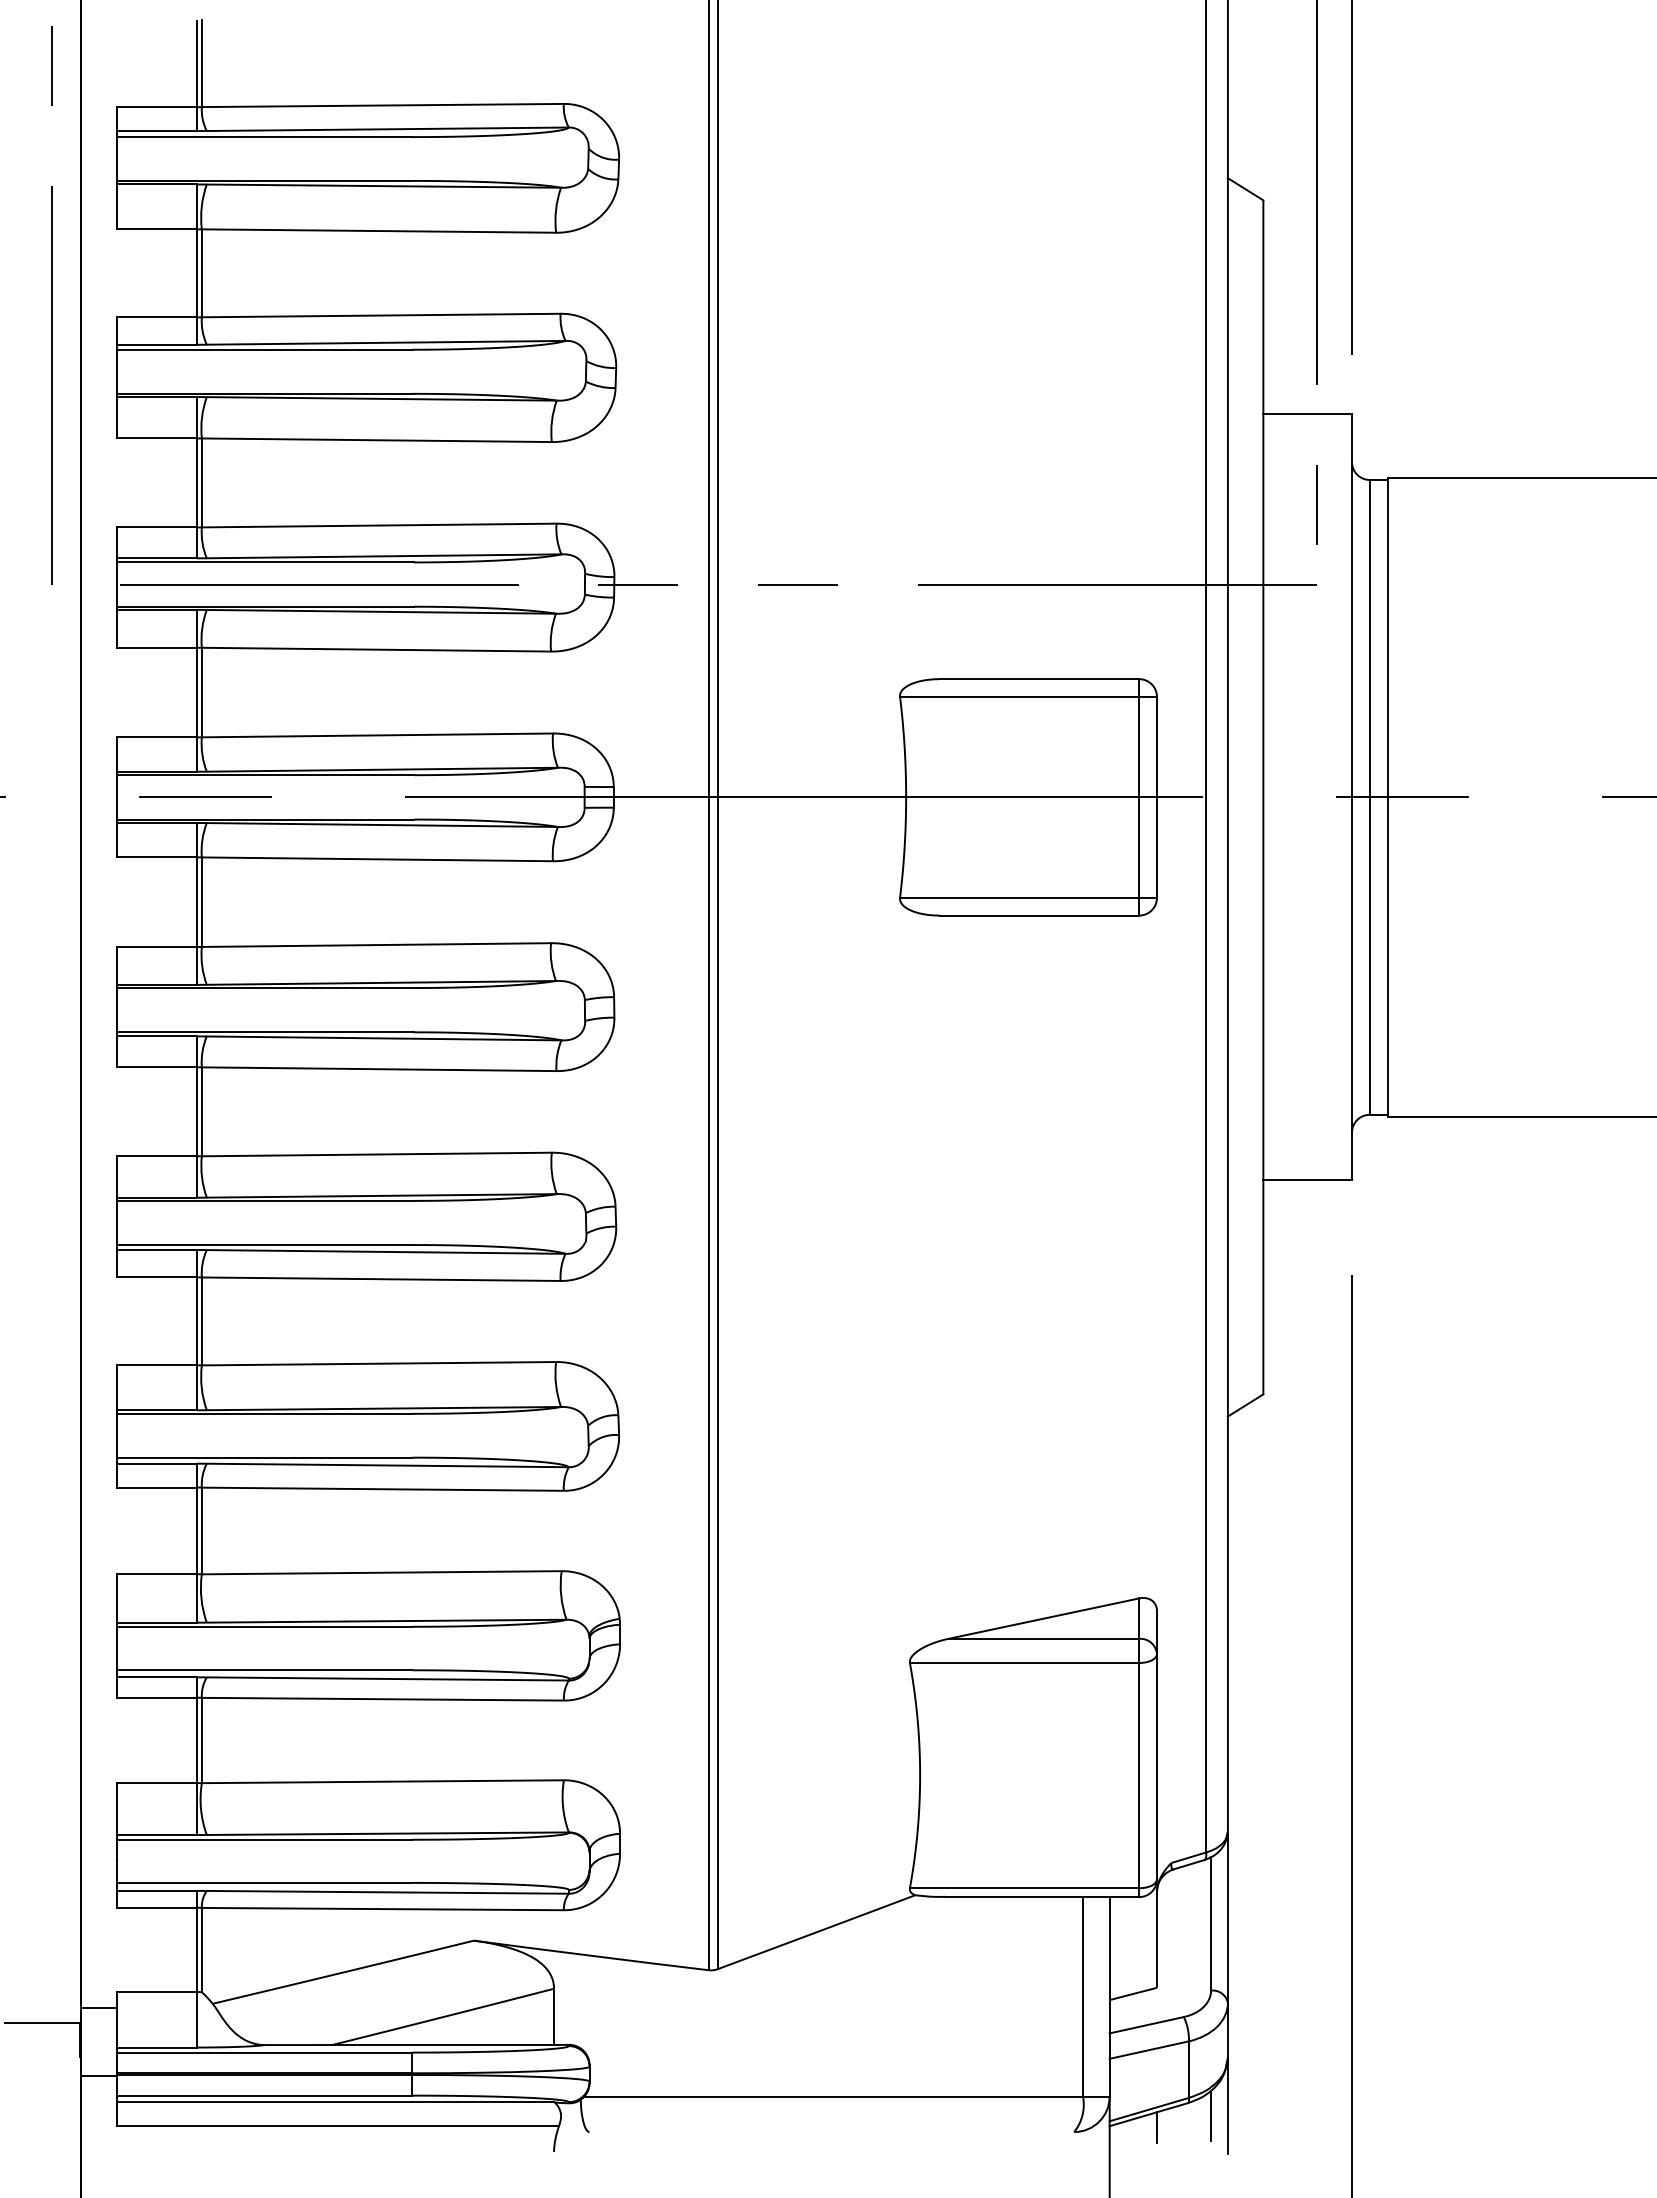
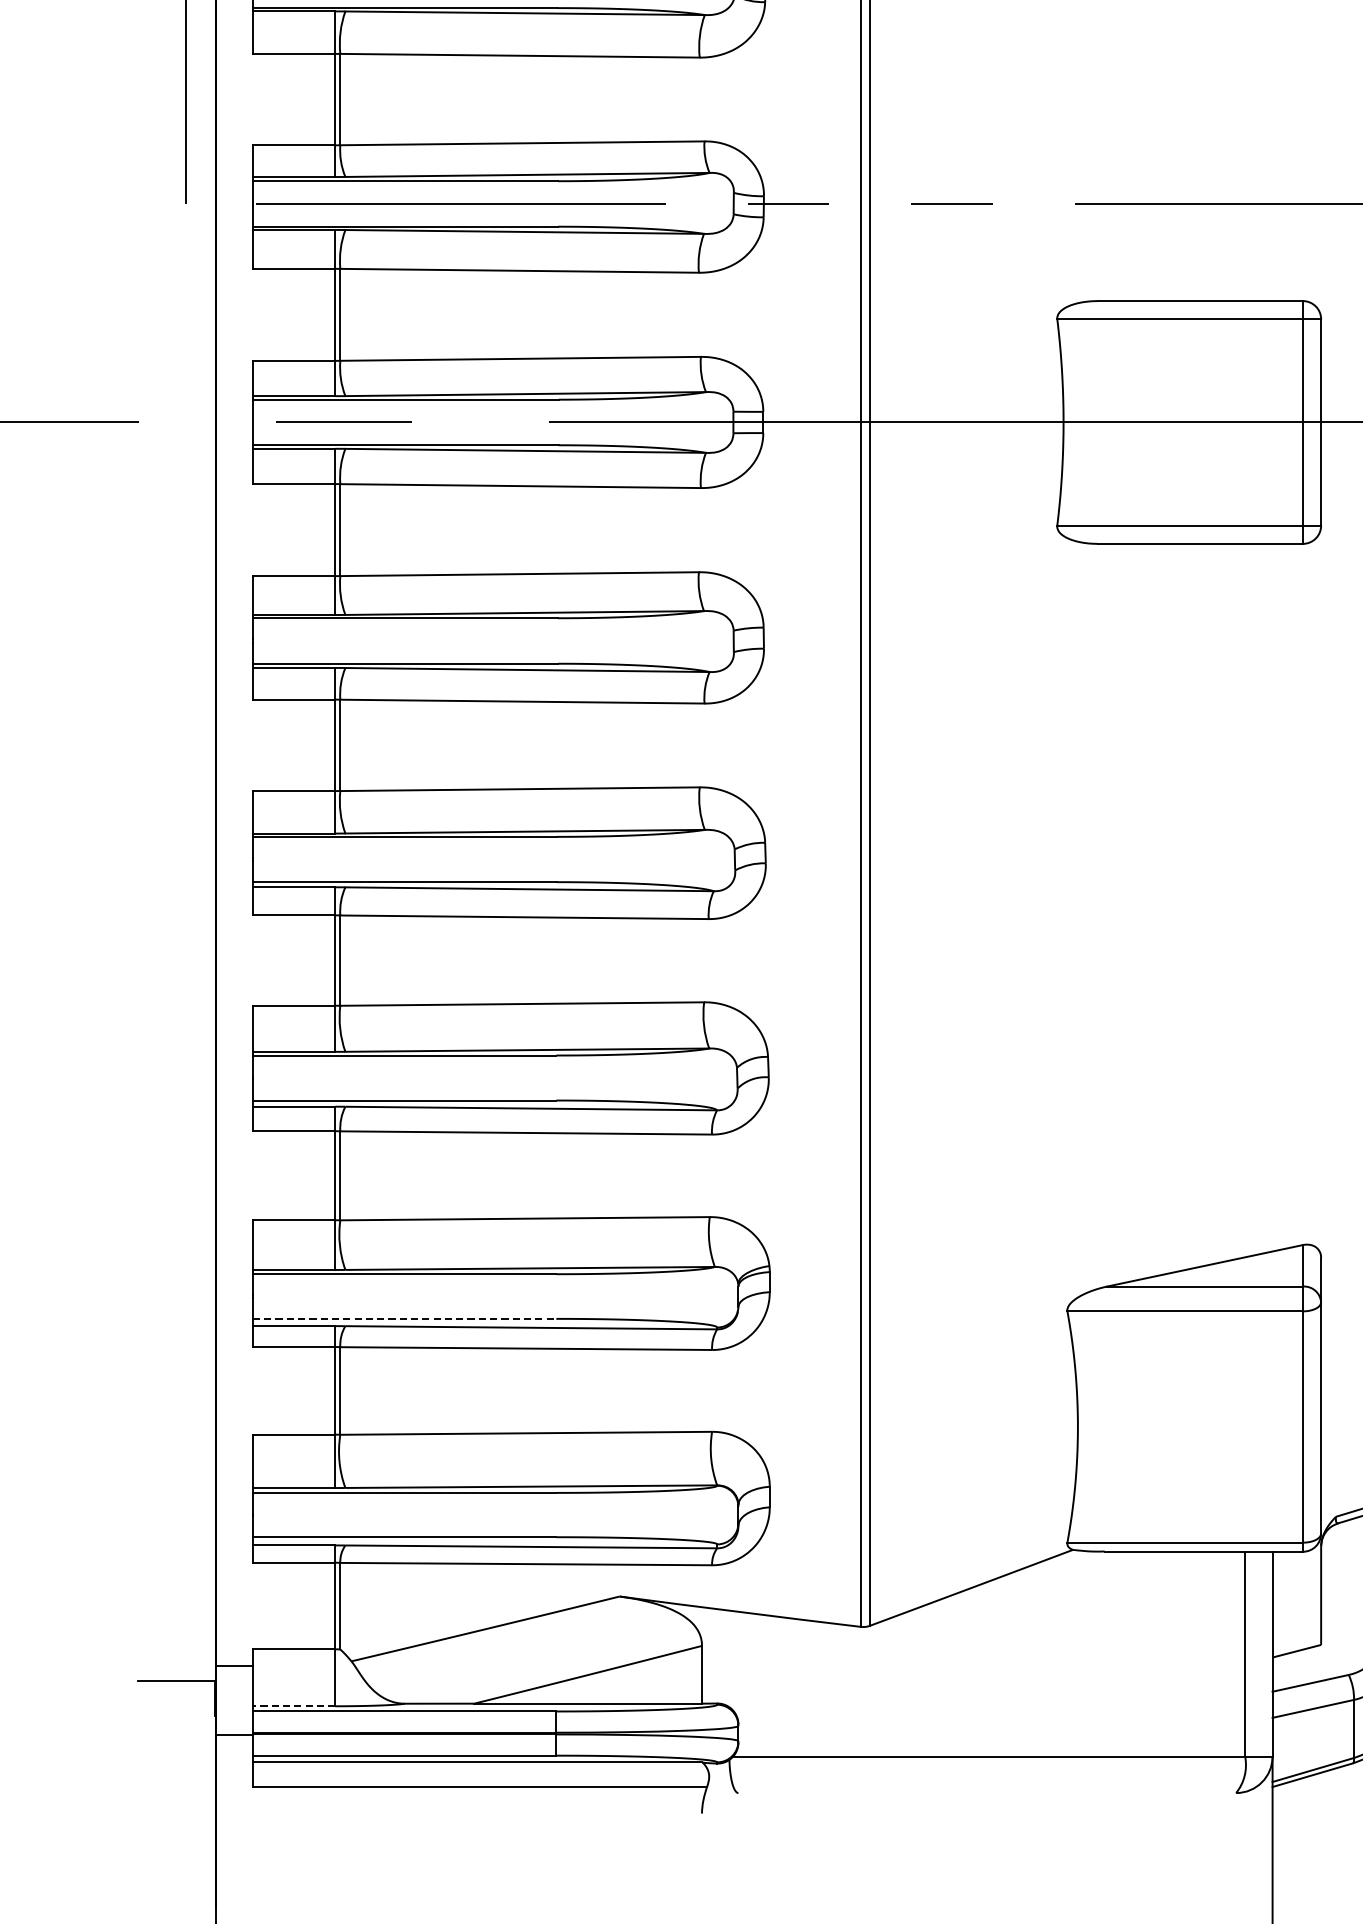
line: (264, 1670) -> (404, 1319), solid -> dashed
line: (156, 2047) -> (293, 1706), solid -> dashed
line: (1156, 2127) -> (1320, 1788), removed

